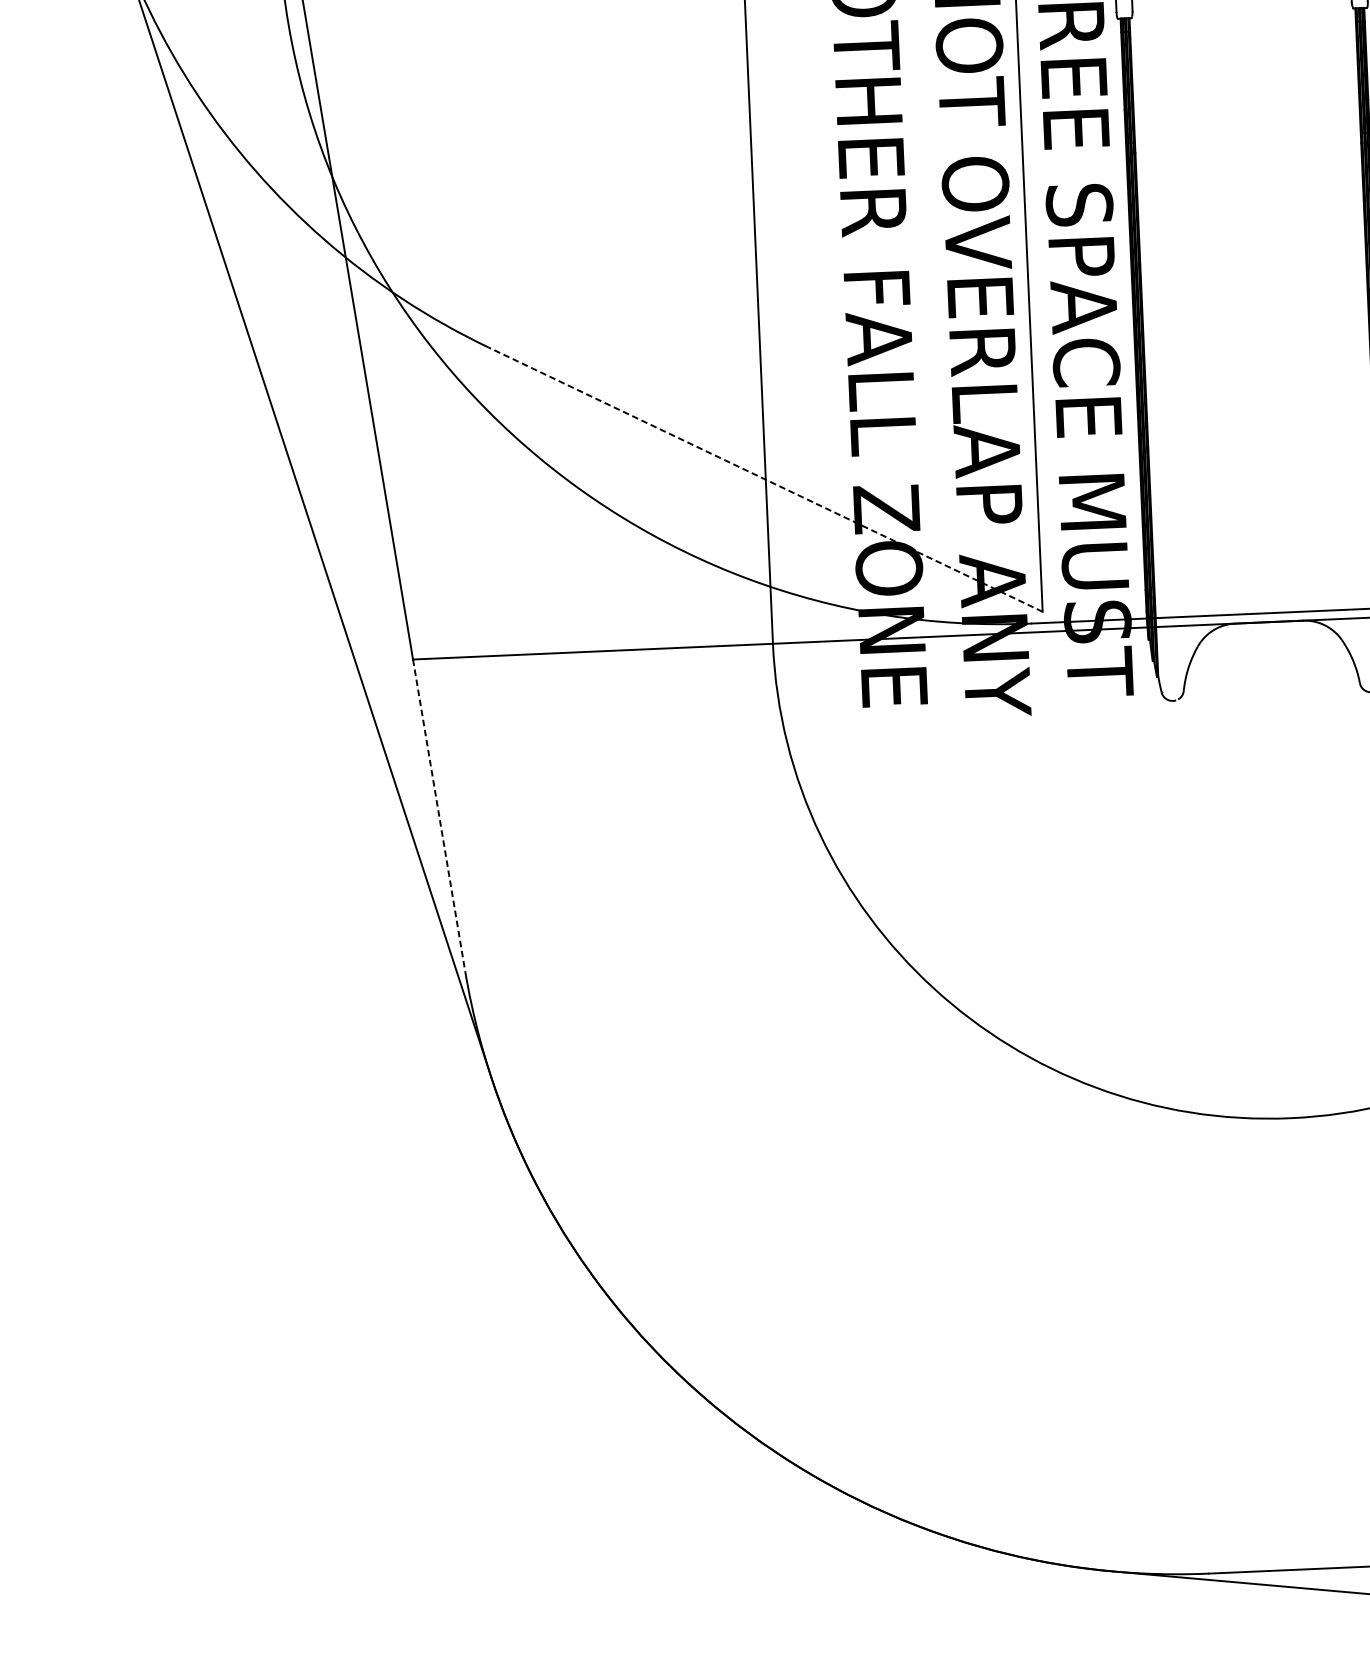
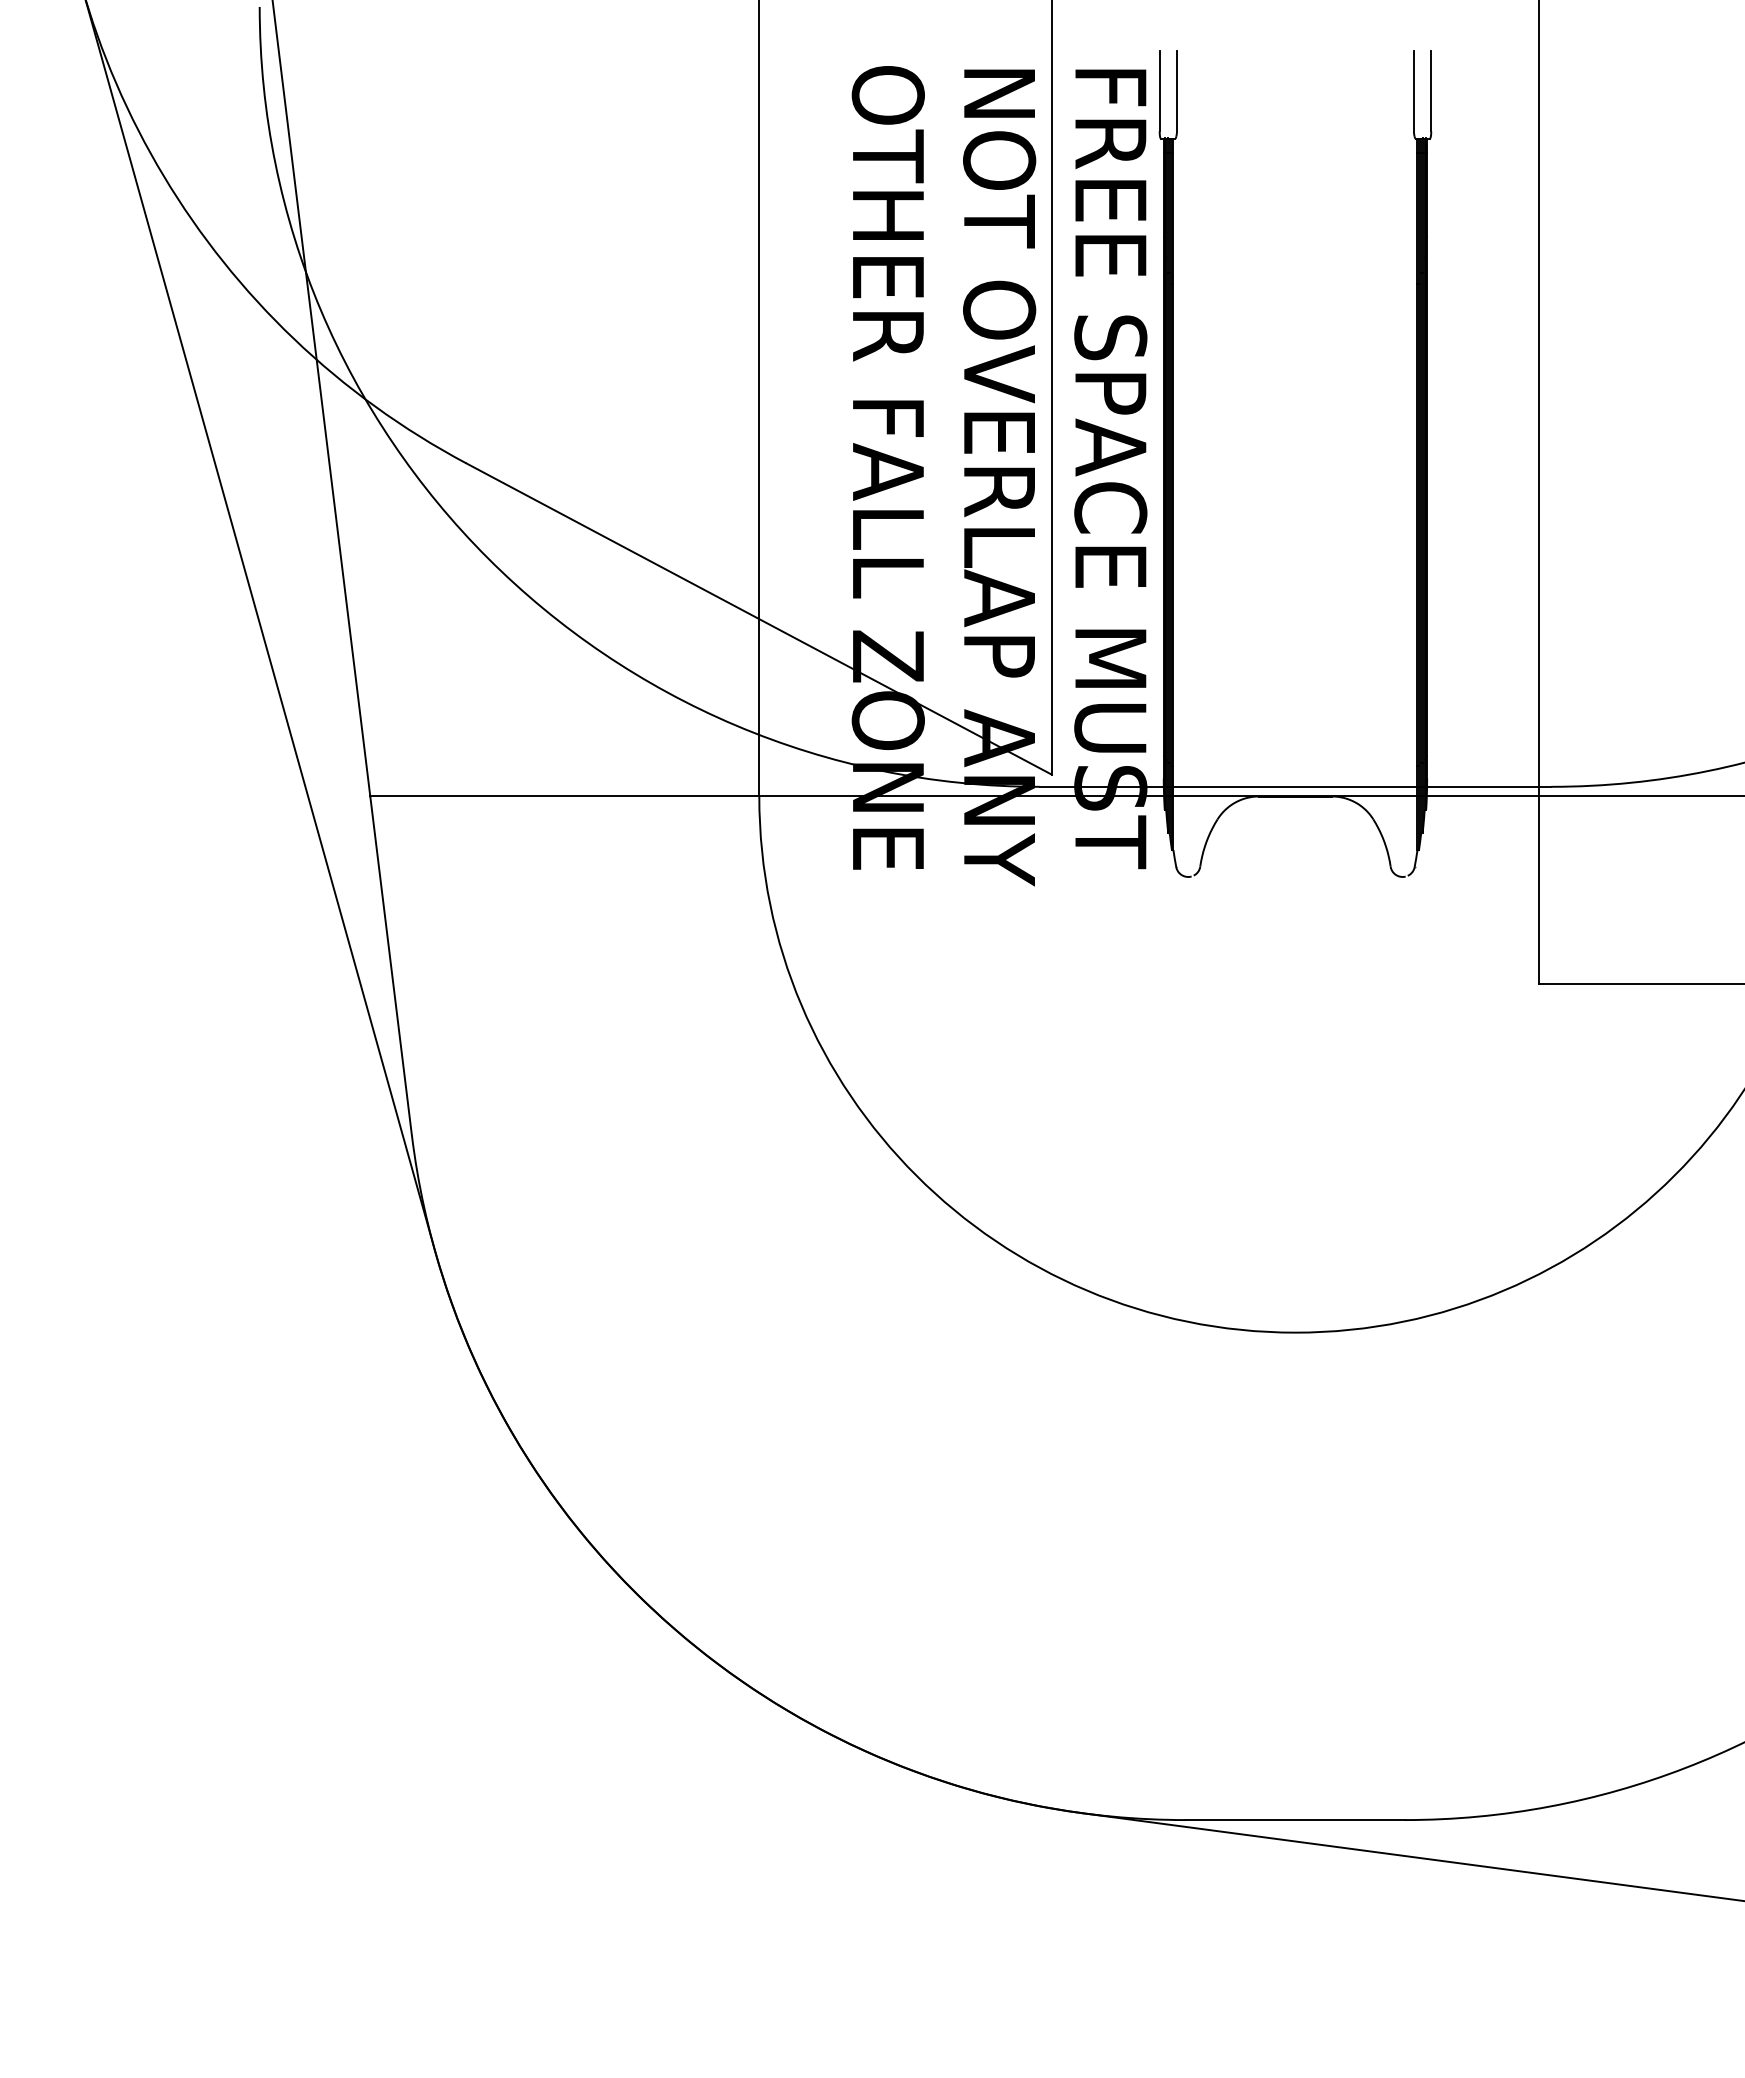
line: (765, 479) -> (759, 618), dashed -> solid
line: (439, 815) -> (391, 965), dashed -> solid

